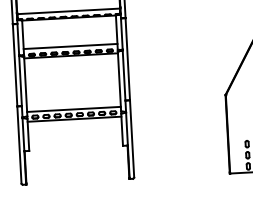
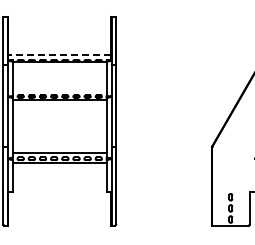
line: (68, 11) -> (59, 55), solid -> dashed
line: (70, 46) -> (59, 90), removed

